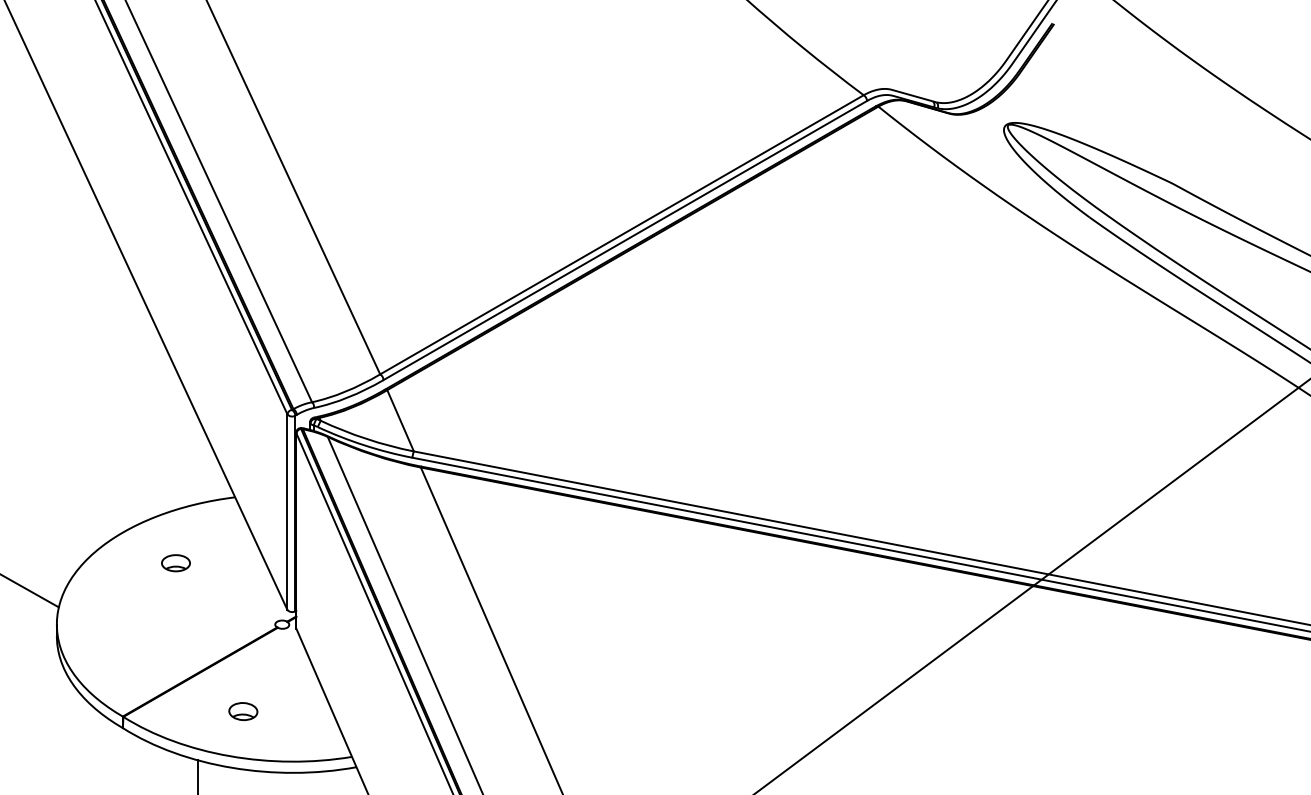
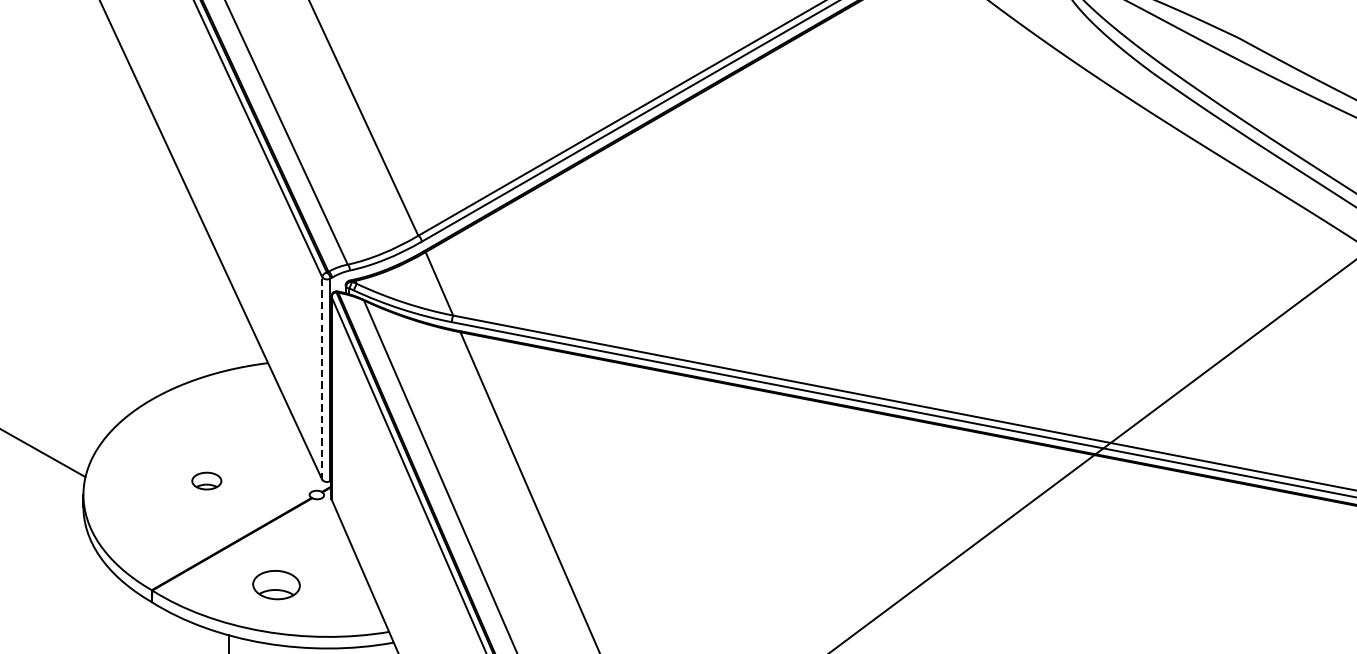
line: (287, 512) -> (322, 378), solid -> dashed
part: (175, 563) -> (206, 481), moved
part: (243, 711) -> (276, 584), size x1.6

